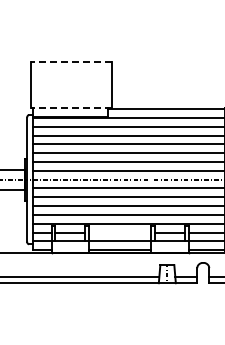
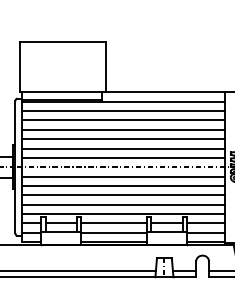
line: (71, 61) -> (62, 41), dashed -> solid
line: (71, 108) -> (62, 91), dashed -> solid
line: (119, 232) -> (113, 223), added

